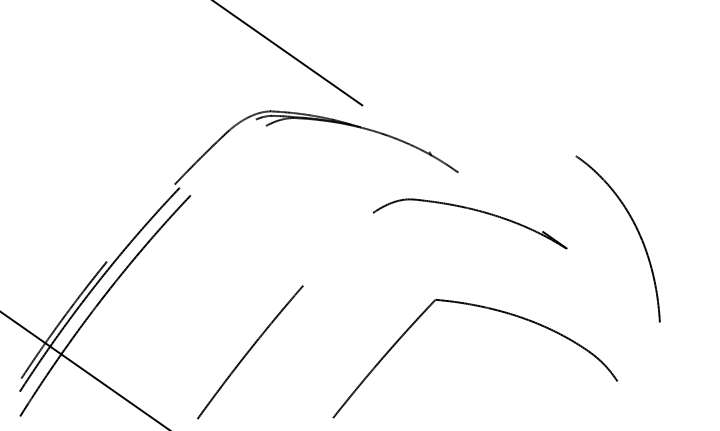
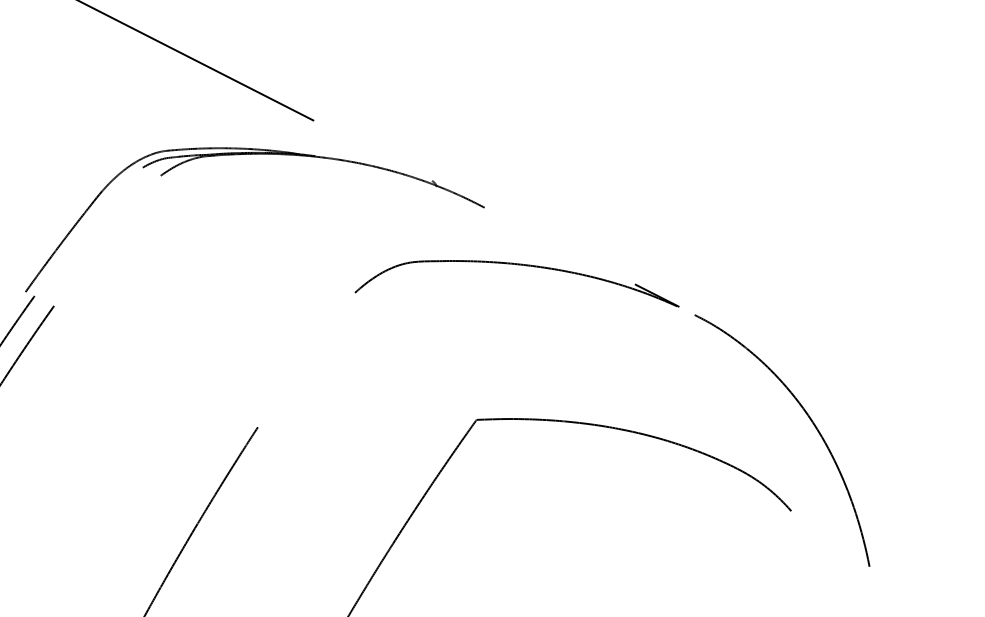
curve: (635, 228) -> (808, 419), moved

